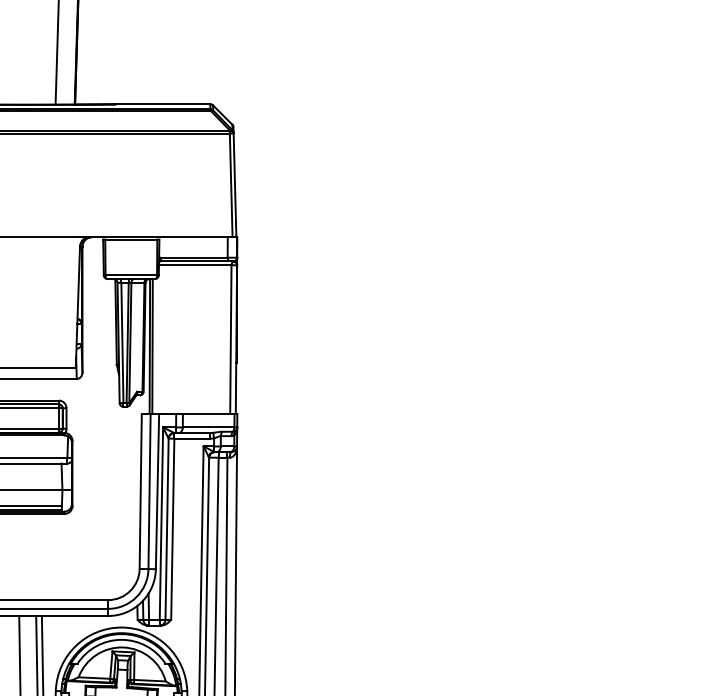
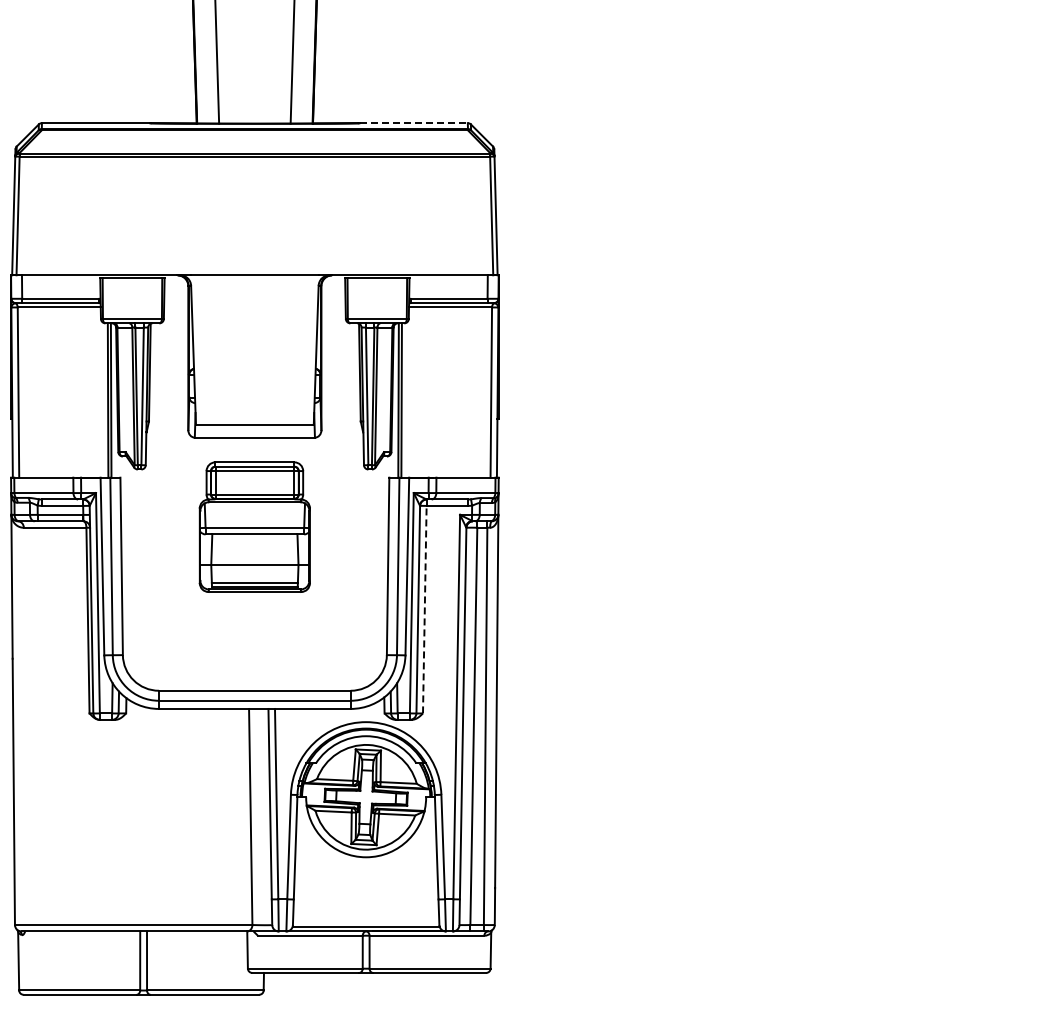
line: (163, 104) -> (414, 123), solid -> dashed
line: (172, 529) -> (424, 609), solid -> dashed

